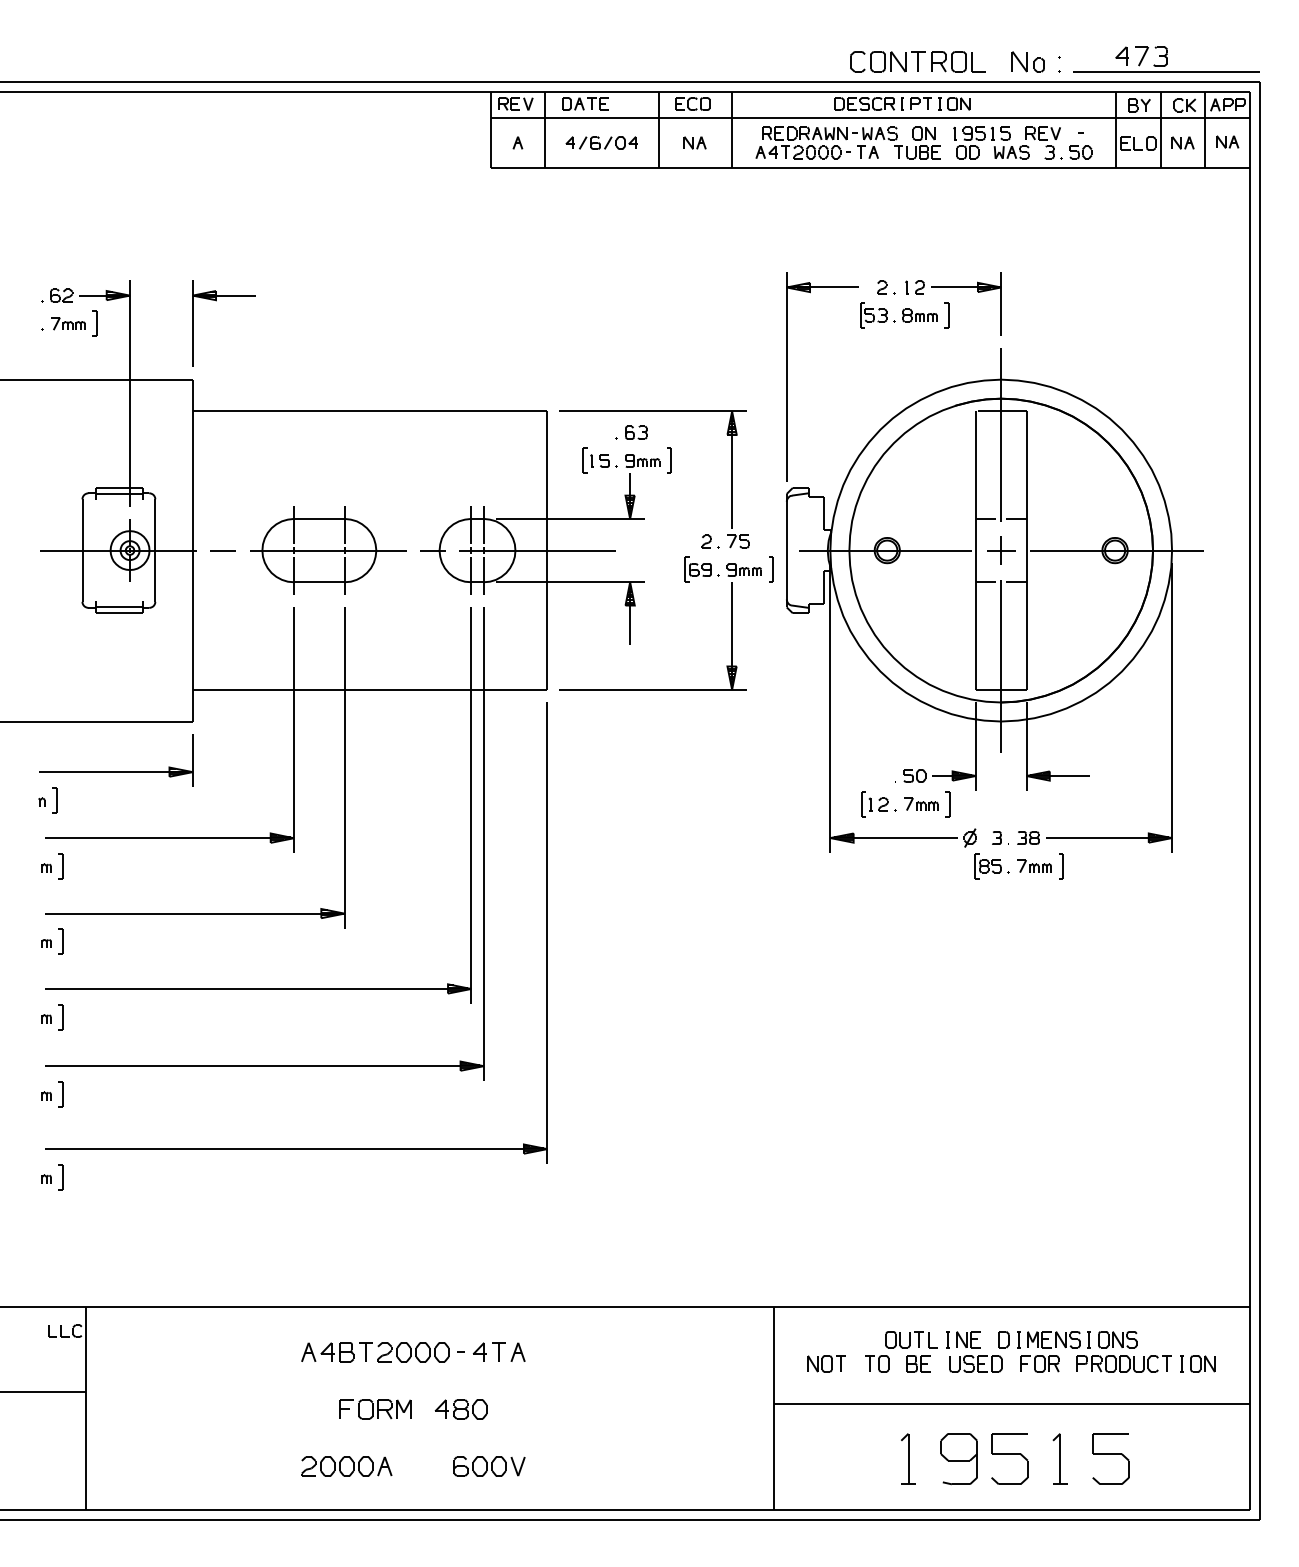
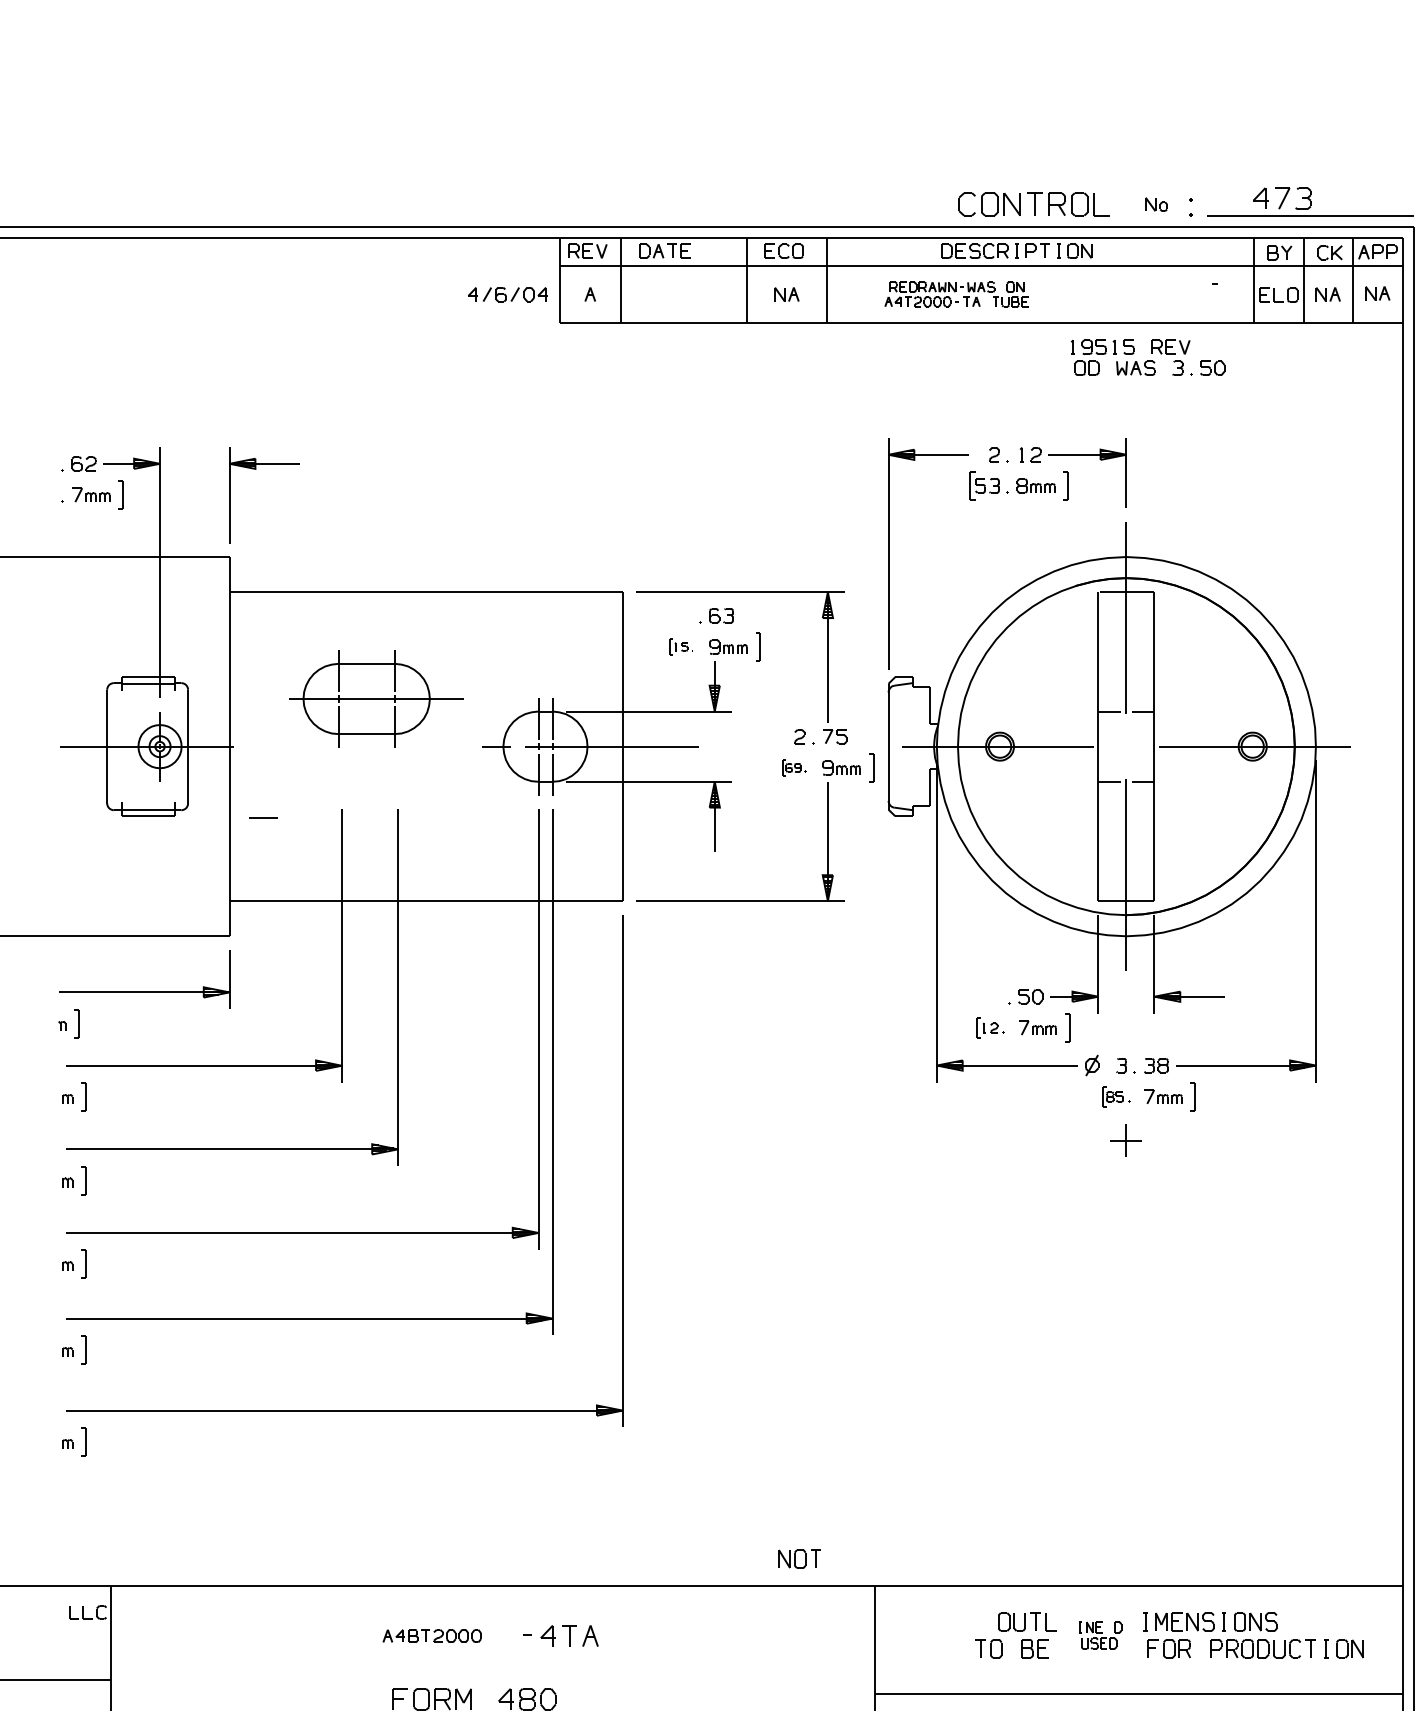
part: (1027, 61) -> (1155, 204), size x0.6
part: (601, 142) -> (507, 293), moved
part: (847, 142) -> (955, 293), size x0.7
part: (1022, 142) -> (1147, 357), moved
part: (599, 460) -> (680, 646), size x0.6
line: (222, 550) -> (262, 817), moved
part: (328, 550) -> (376, 698), moved
part: (1001, 550) -> (1126, 1140), moved
part: (701, 569) -> (793, 767), size x0.6
part: (878, 804) -> (990, 1028), size x0.7
part: (991, 866) -> (1115, 1097), size x0.7
part: (977, 1351) -> (1100, 1635), size x0.6
part: (375, 1352) -> (432, 1636), size x0.6
part: (826, 1363) -> (799, 1558), moved

